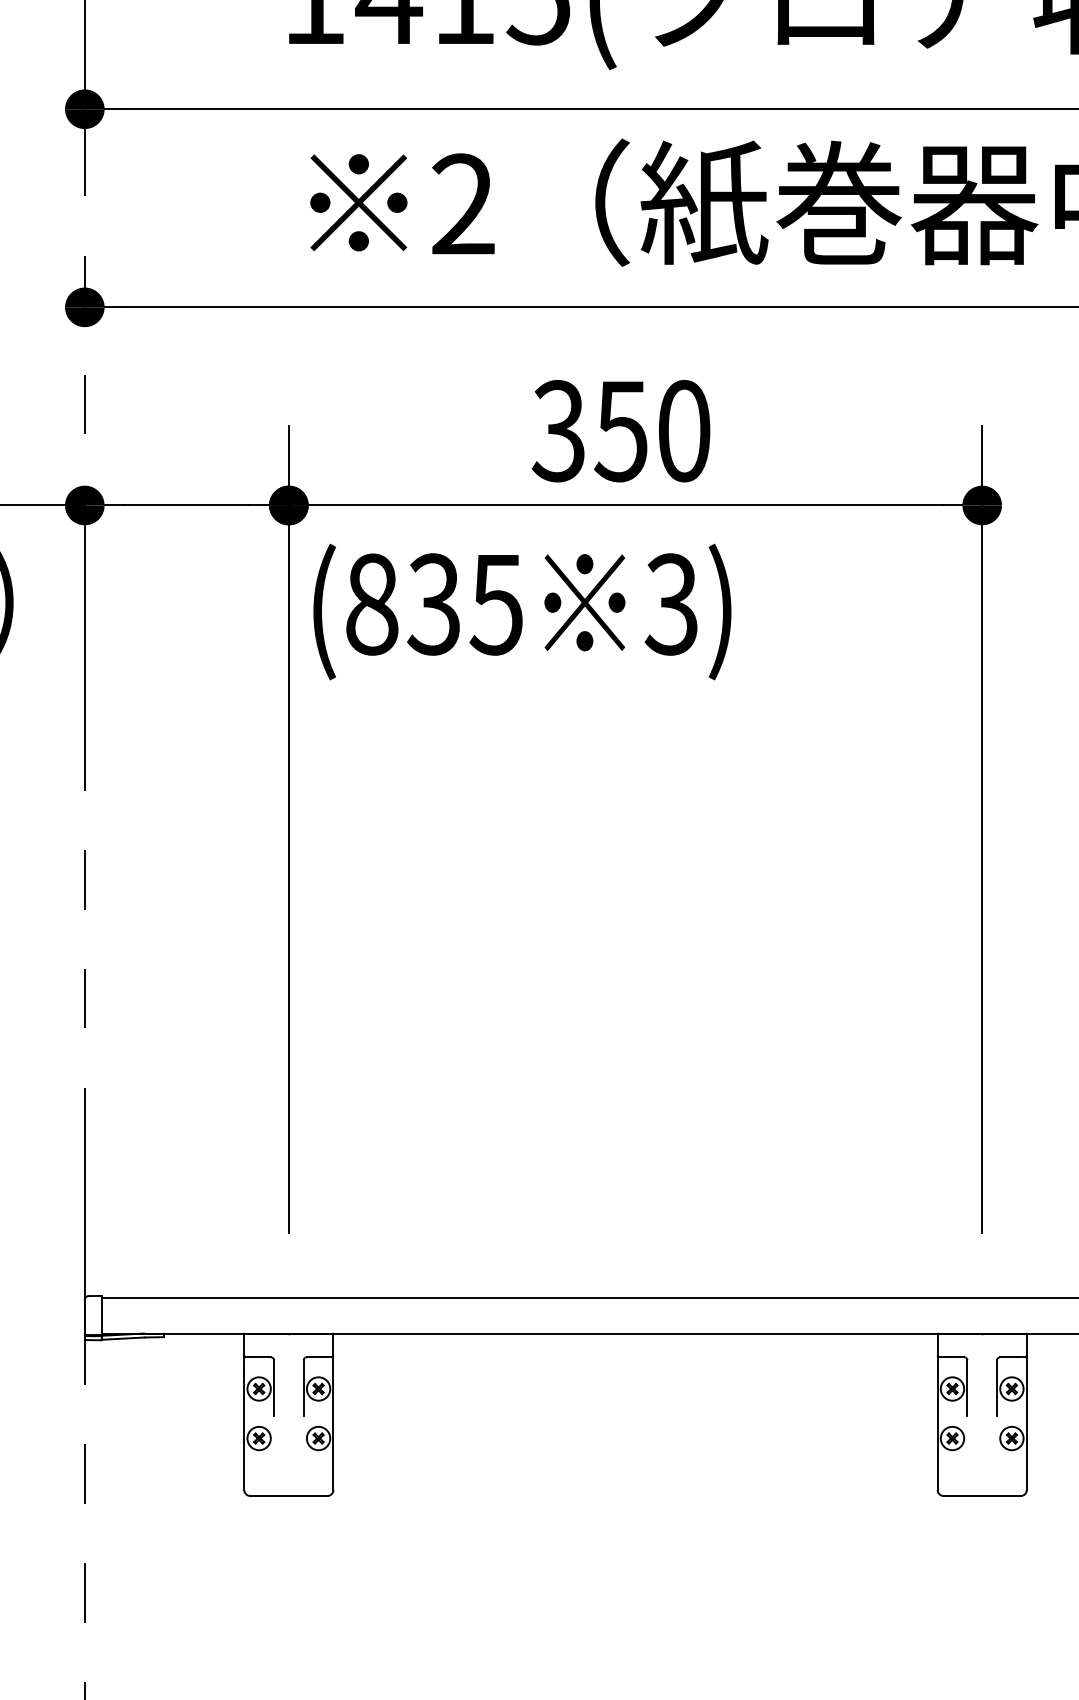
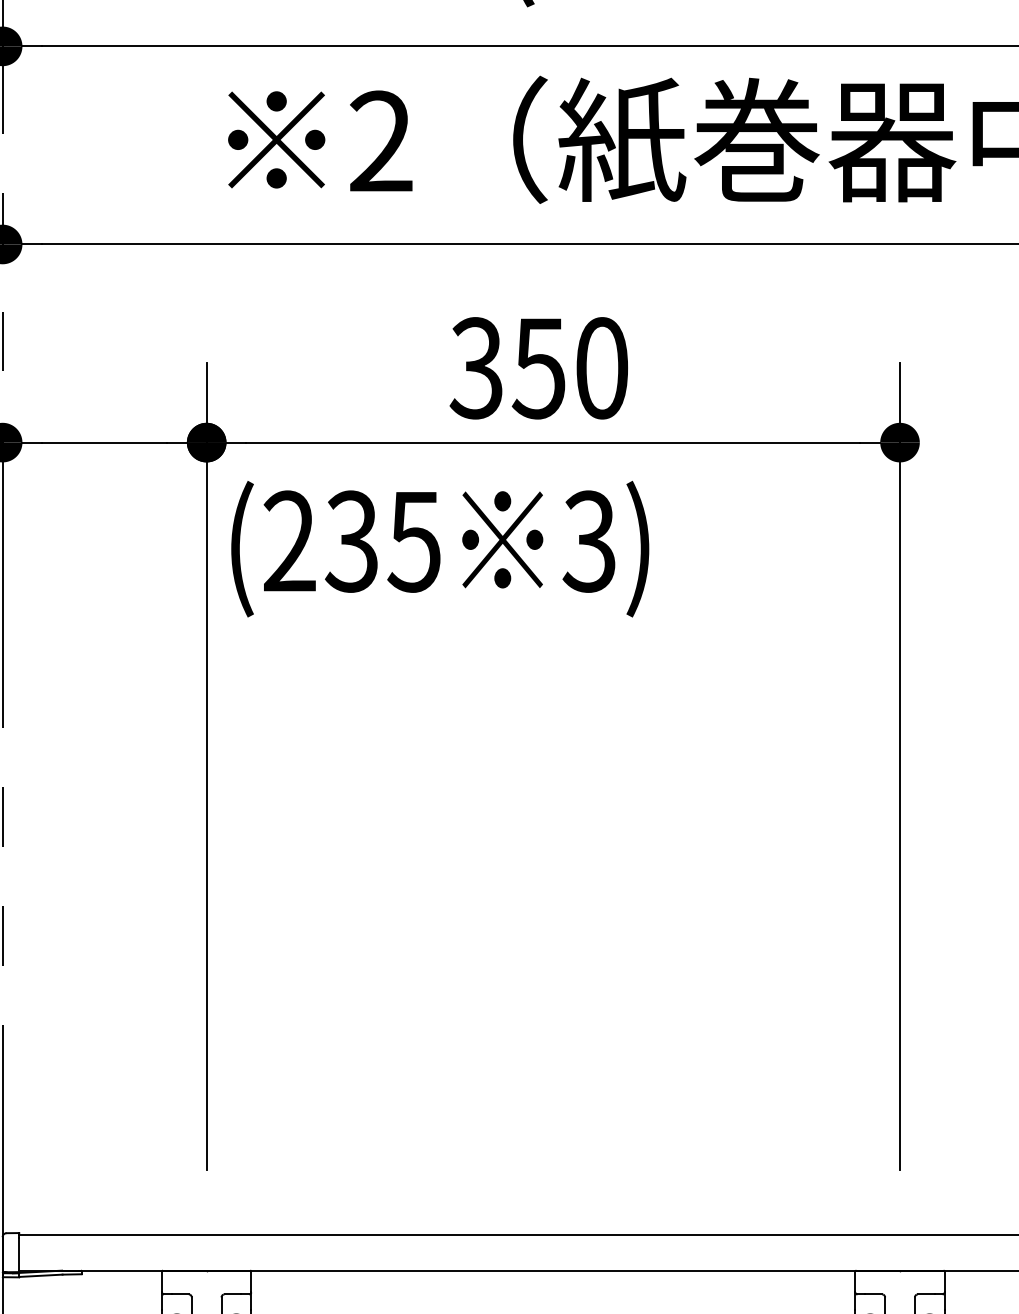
text: (371, 604) -> (289, 541), (835 -> (235

